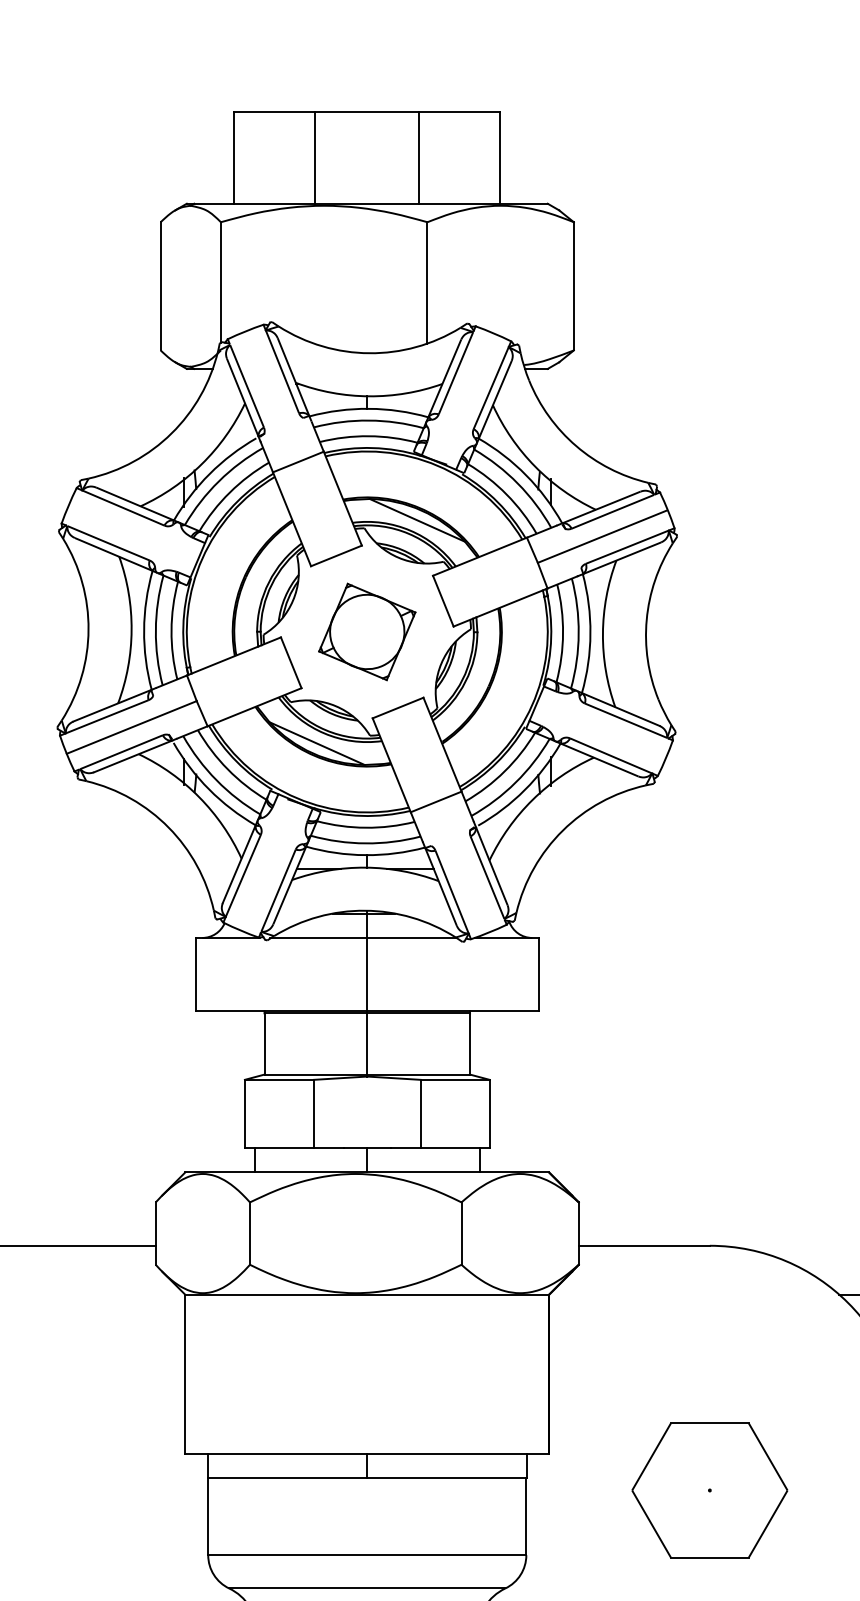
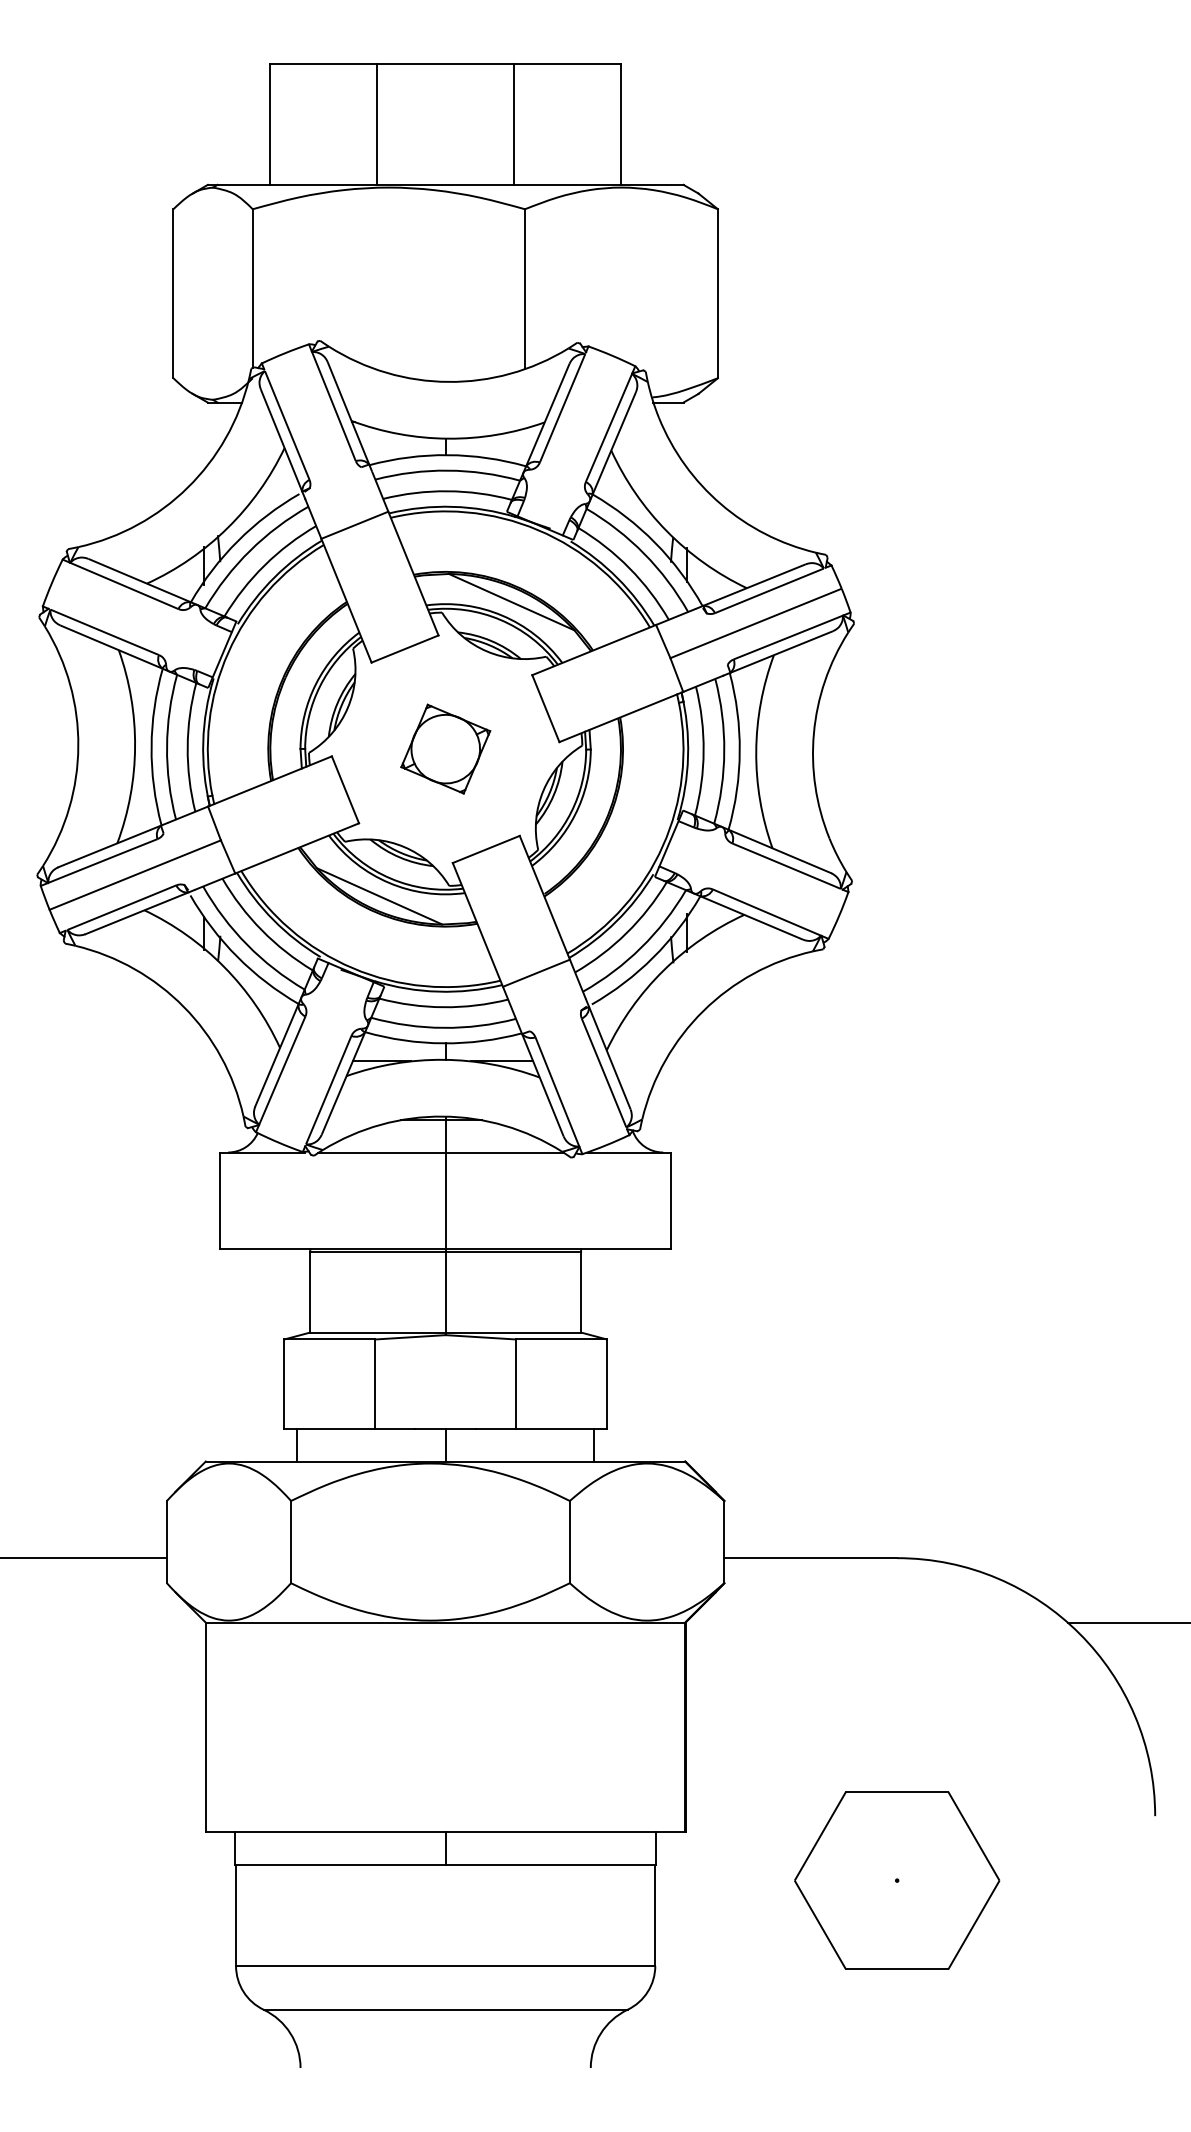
part: (367, 631) -> (445, 748), size x0.7

